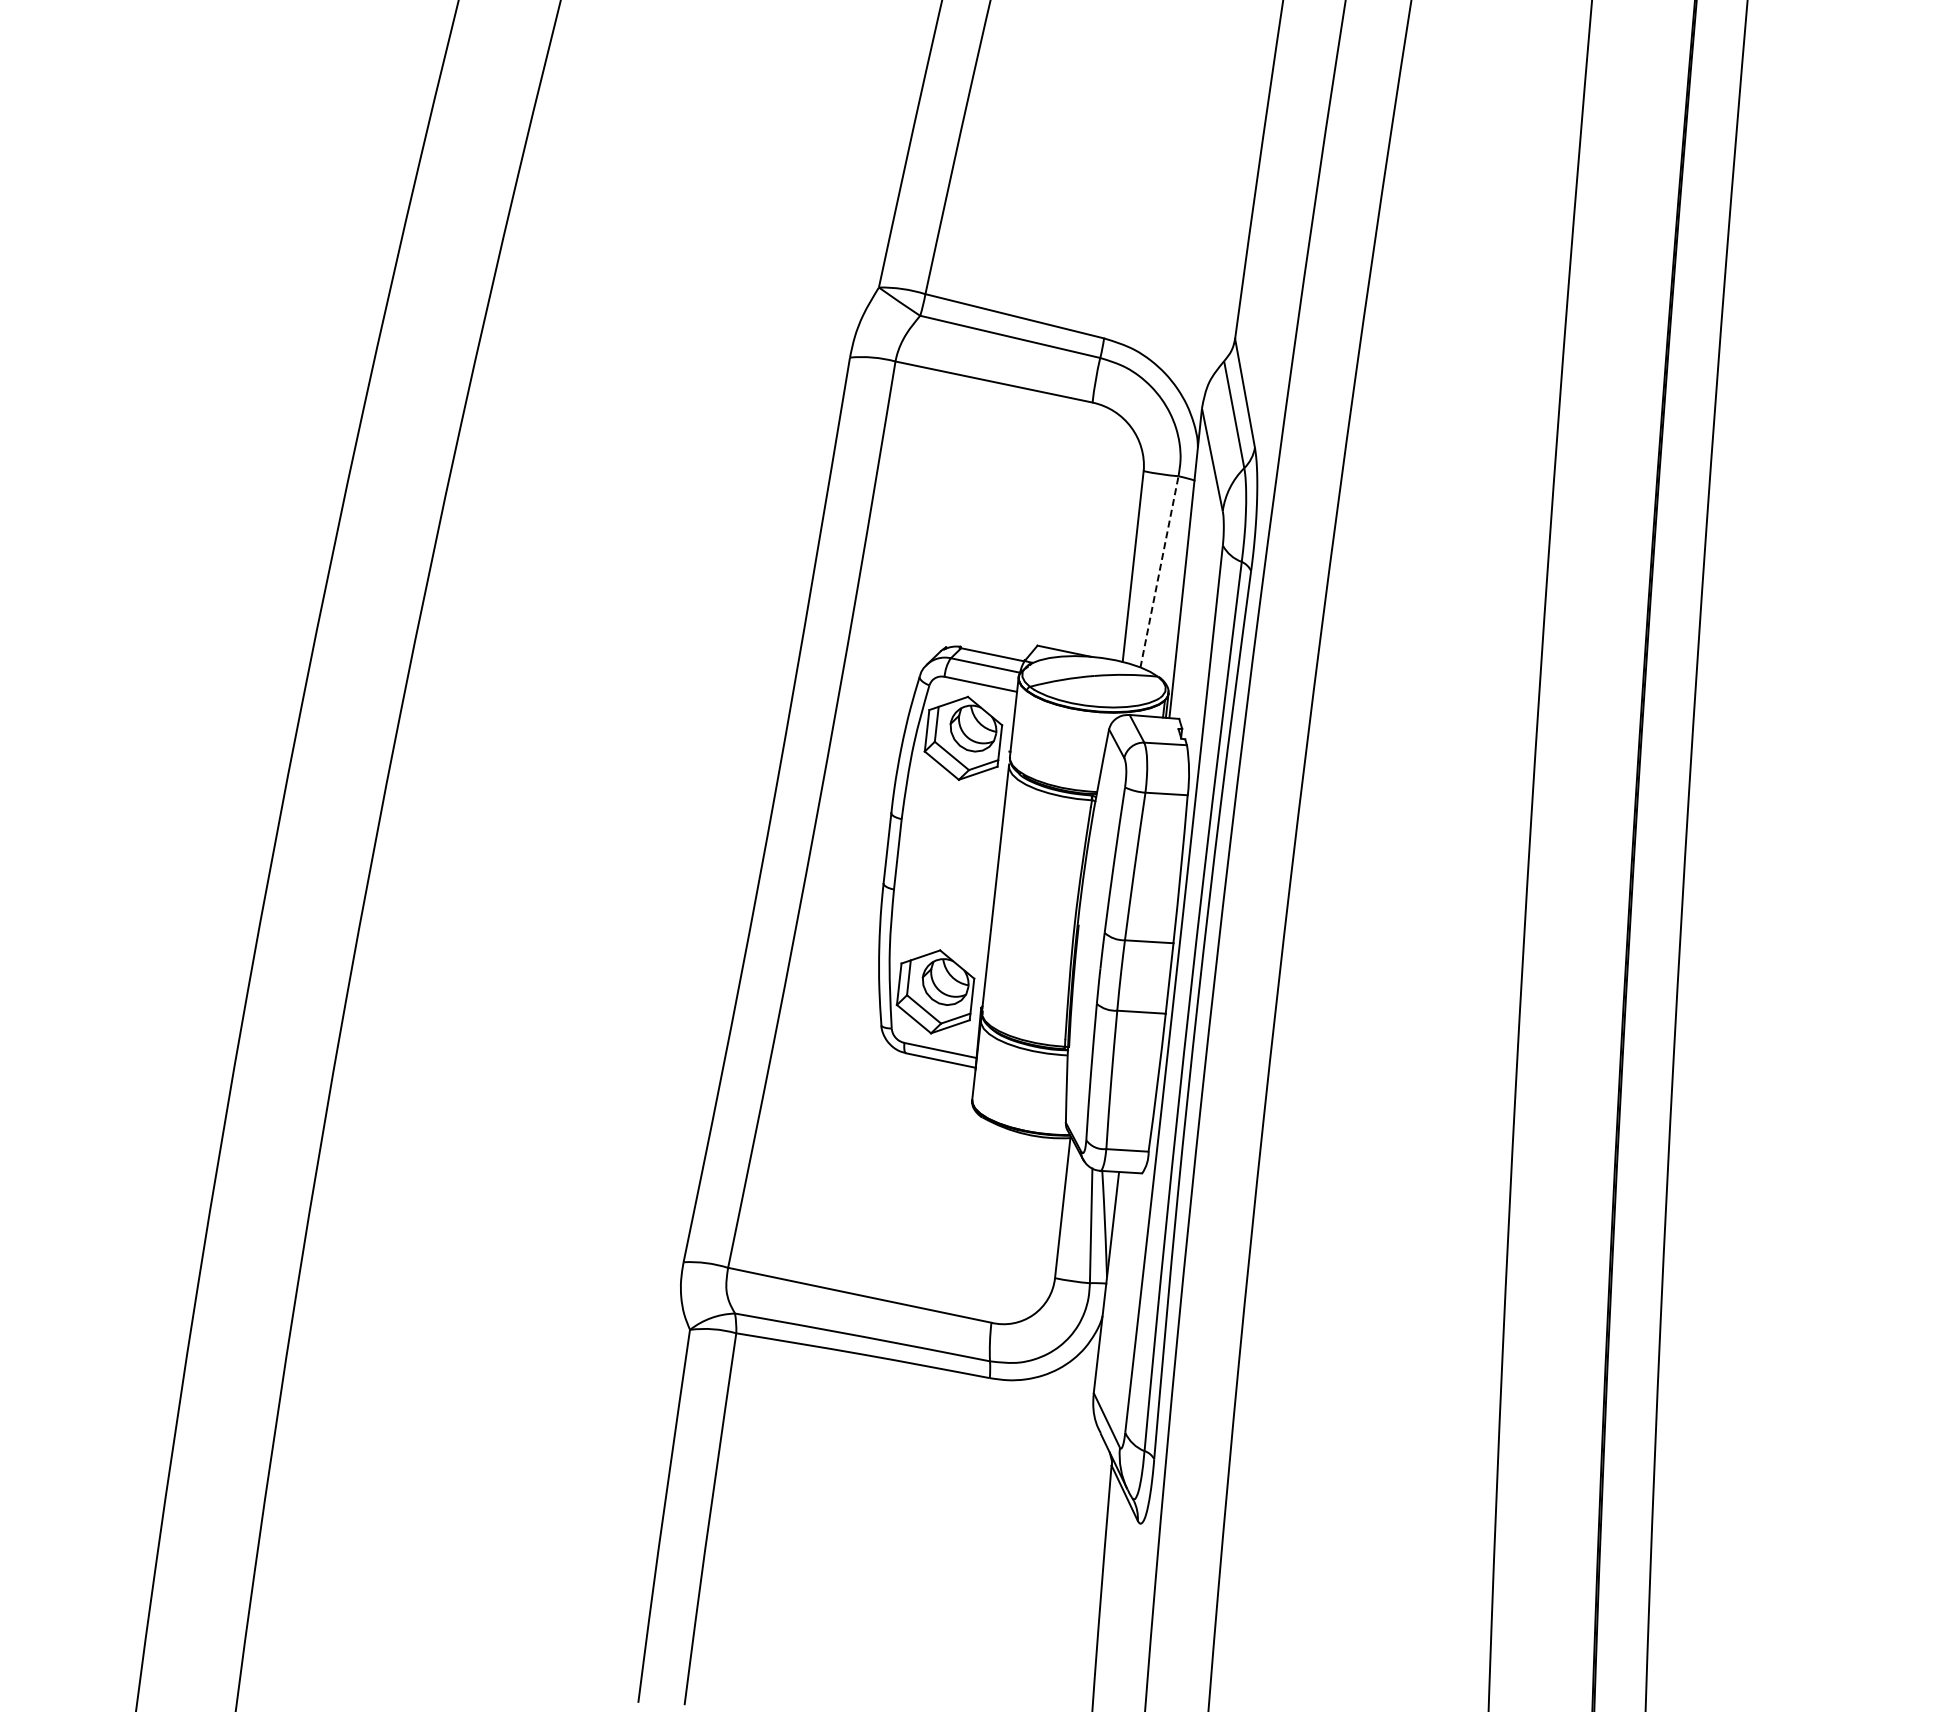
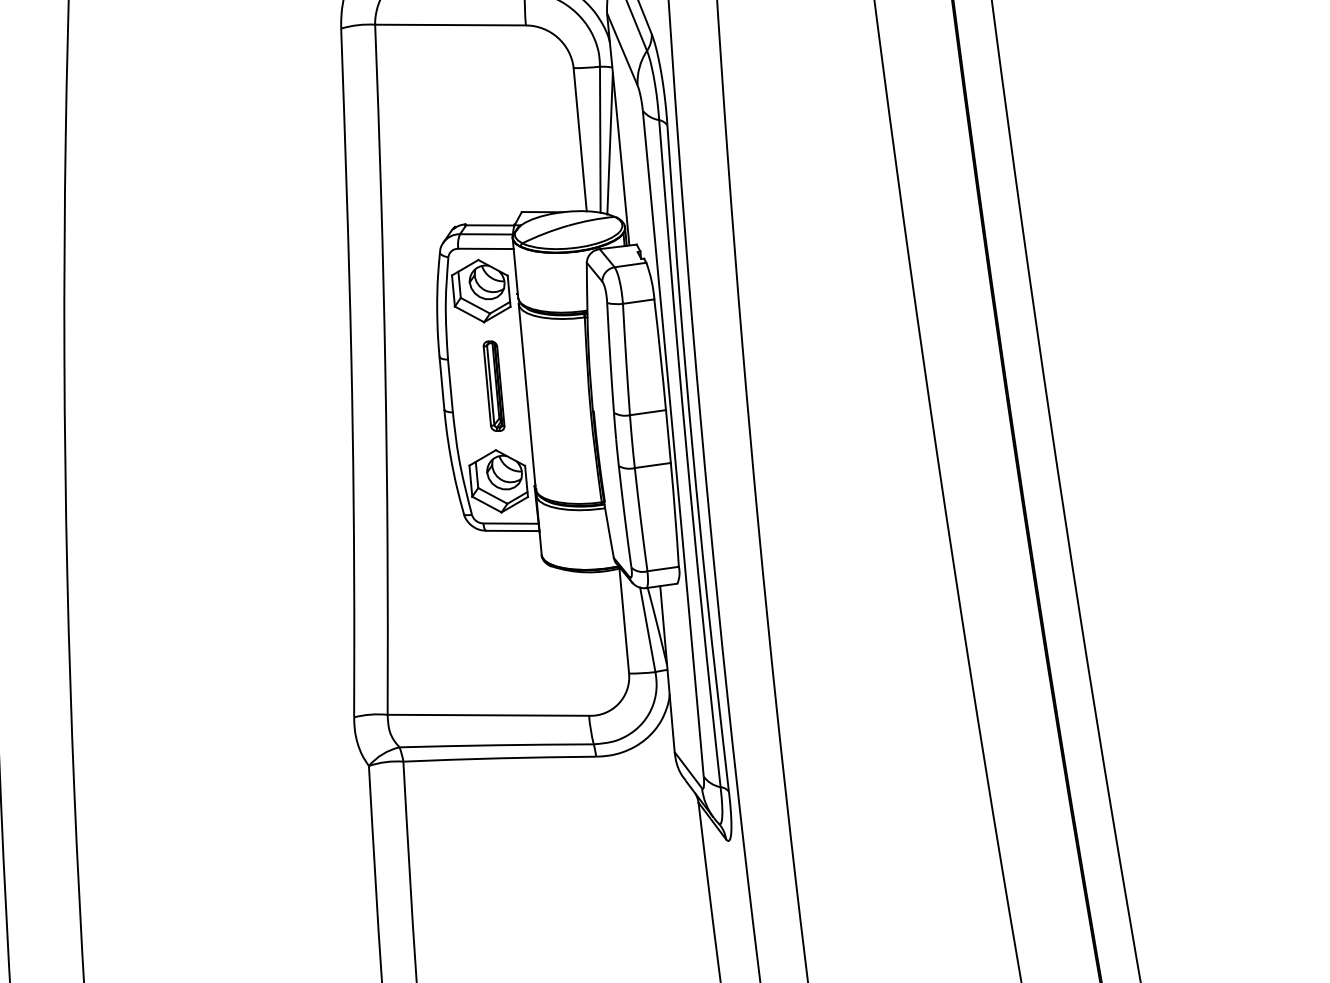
line: (1159, 571) -> (600, 139), dashed -> solid
line: (1170, 579) -> (609, 143), added
part: (954, 866) -> (493, 386), added

